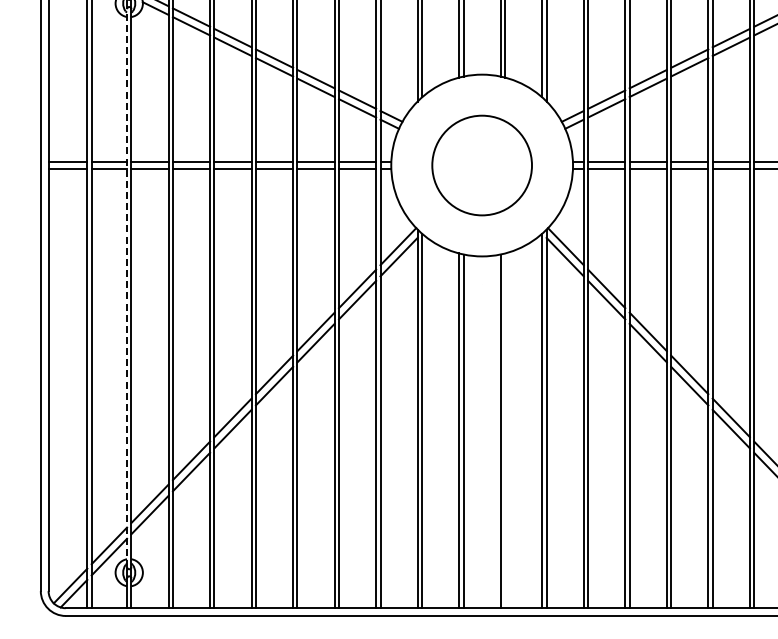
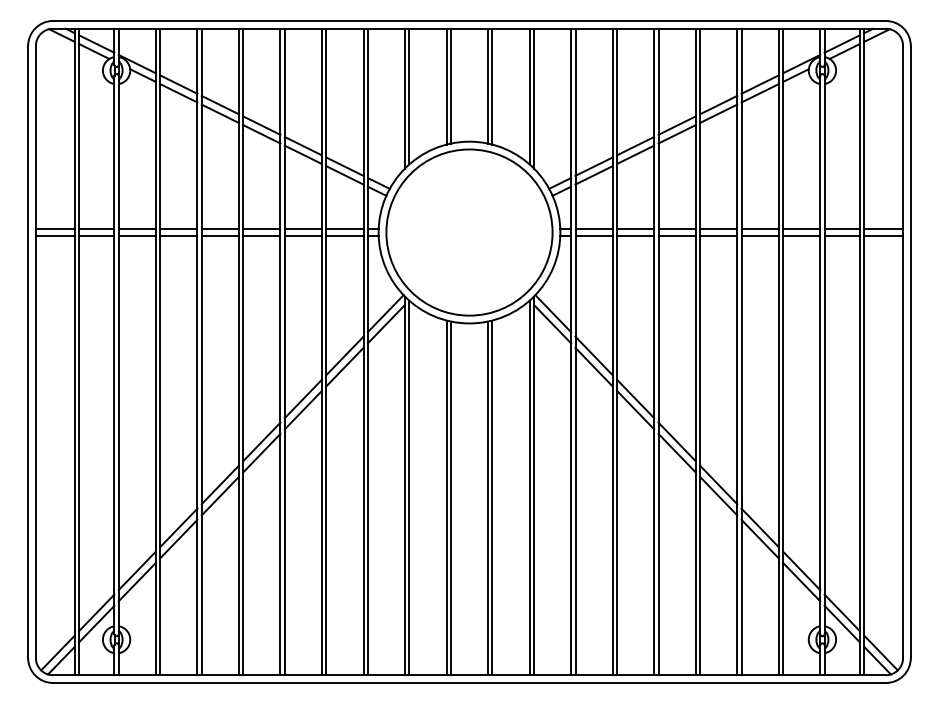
circle: (482, 165) -> (469, 232), size x1.67
line: (127, 288) -> (114, 355), dashed -> solid
line: (505, 430) -> (492, 497), added

